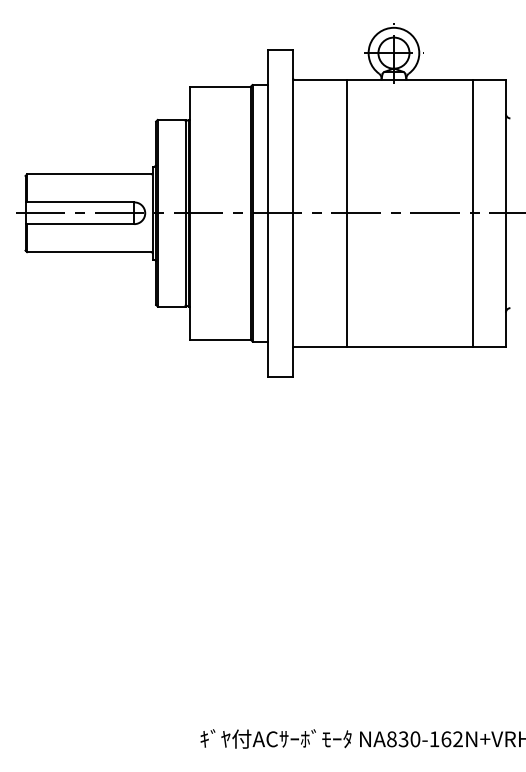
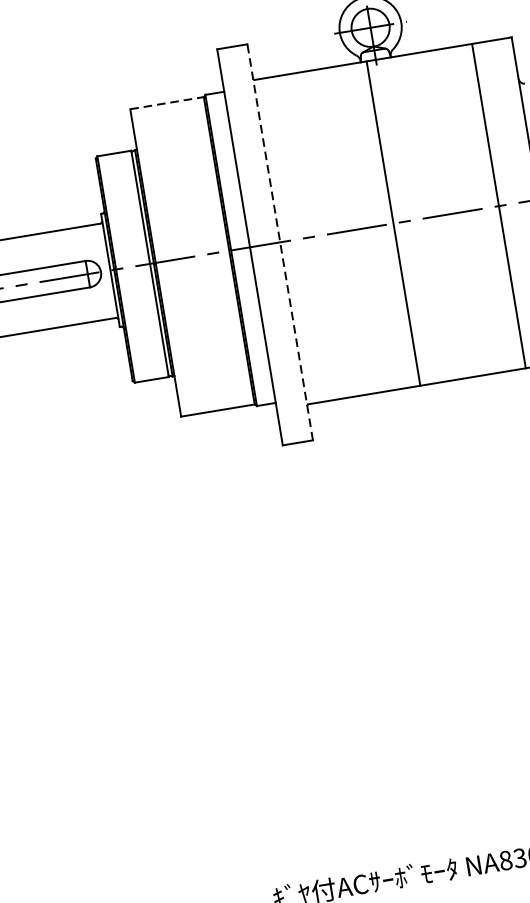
line: (221, 86) -> (168, 102), solid -> dashed
line: (292, 212) -> (279, 241), solid -> dashed
line: (347, 212) -> (393, 222), moved

